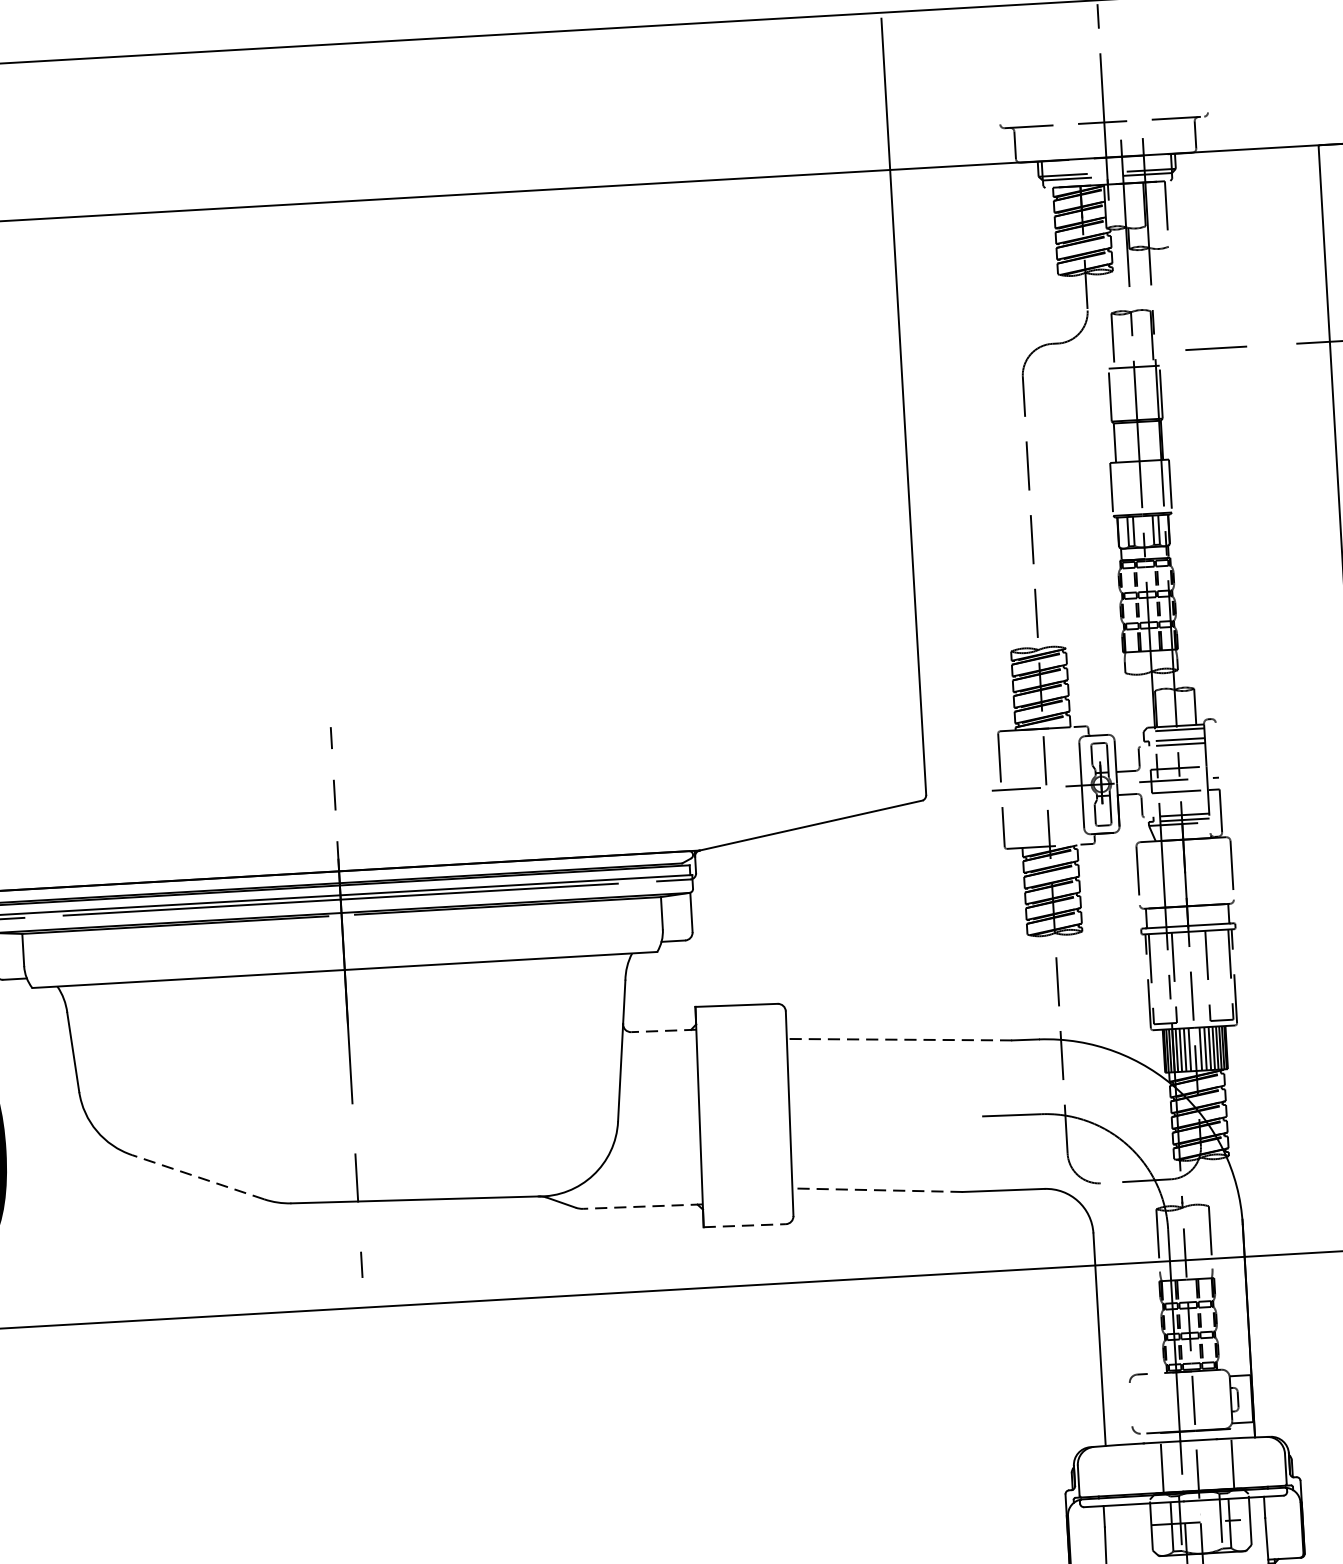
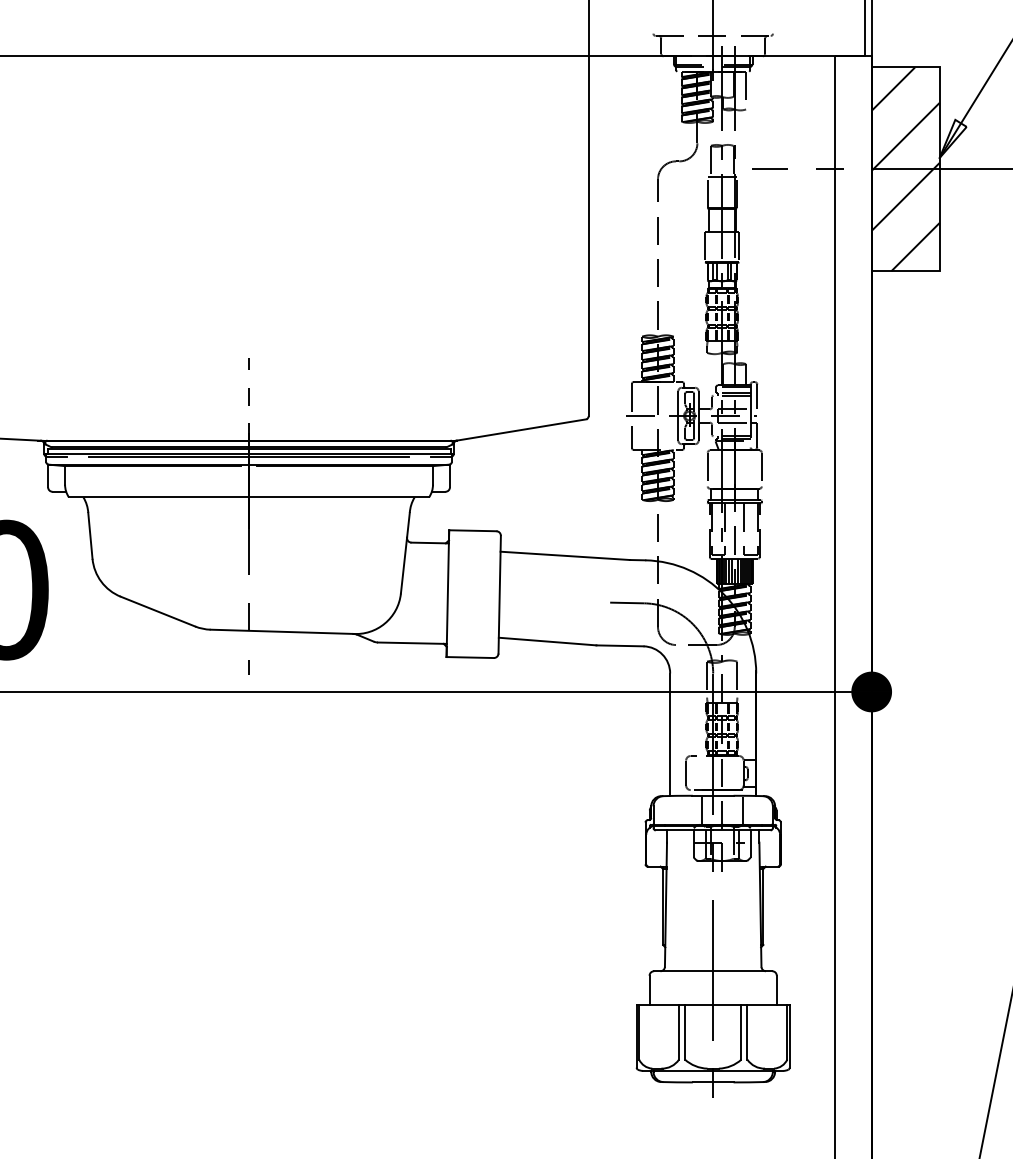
line: (1217, 743) -> (757, 396), added
line: (664, 1031) -> (430, 543), dashed -> solid
line: (899, 1039) -> (565, 555), dashed -> solid
line: (197, 1177) -> (157, 611), dashed -> solid
line: (877, 1190) -> (547, 641), dashed -> solid
line: (641, 1207) -> (411, 643), dashed -> solid
line: (745, 1225) -> (470, 657), dashed -> solid
line: (1131, 1403) -> (686, 772), added

